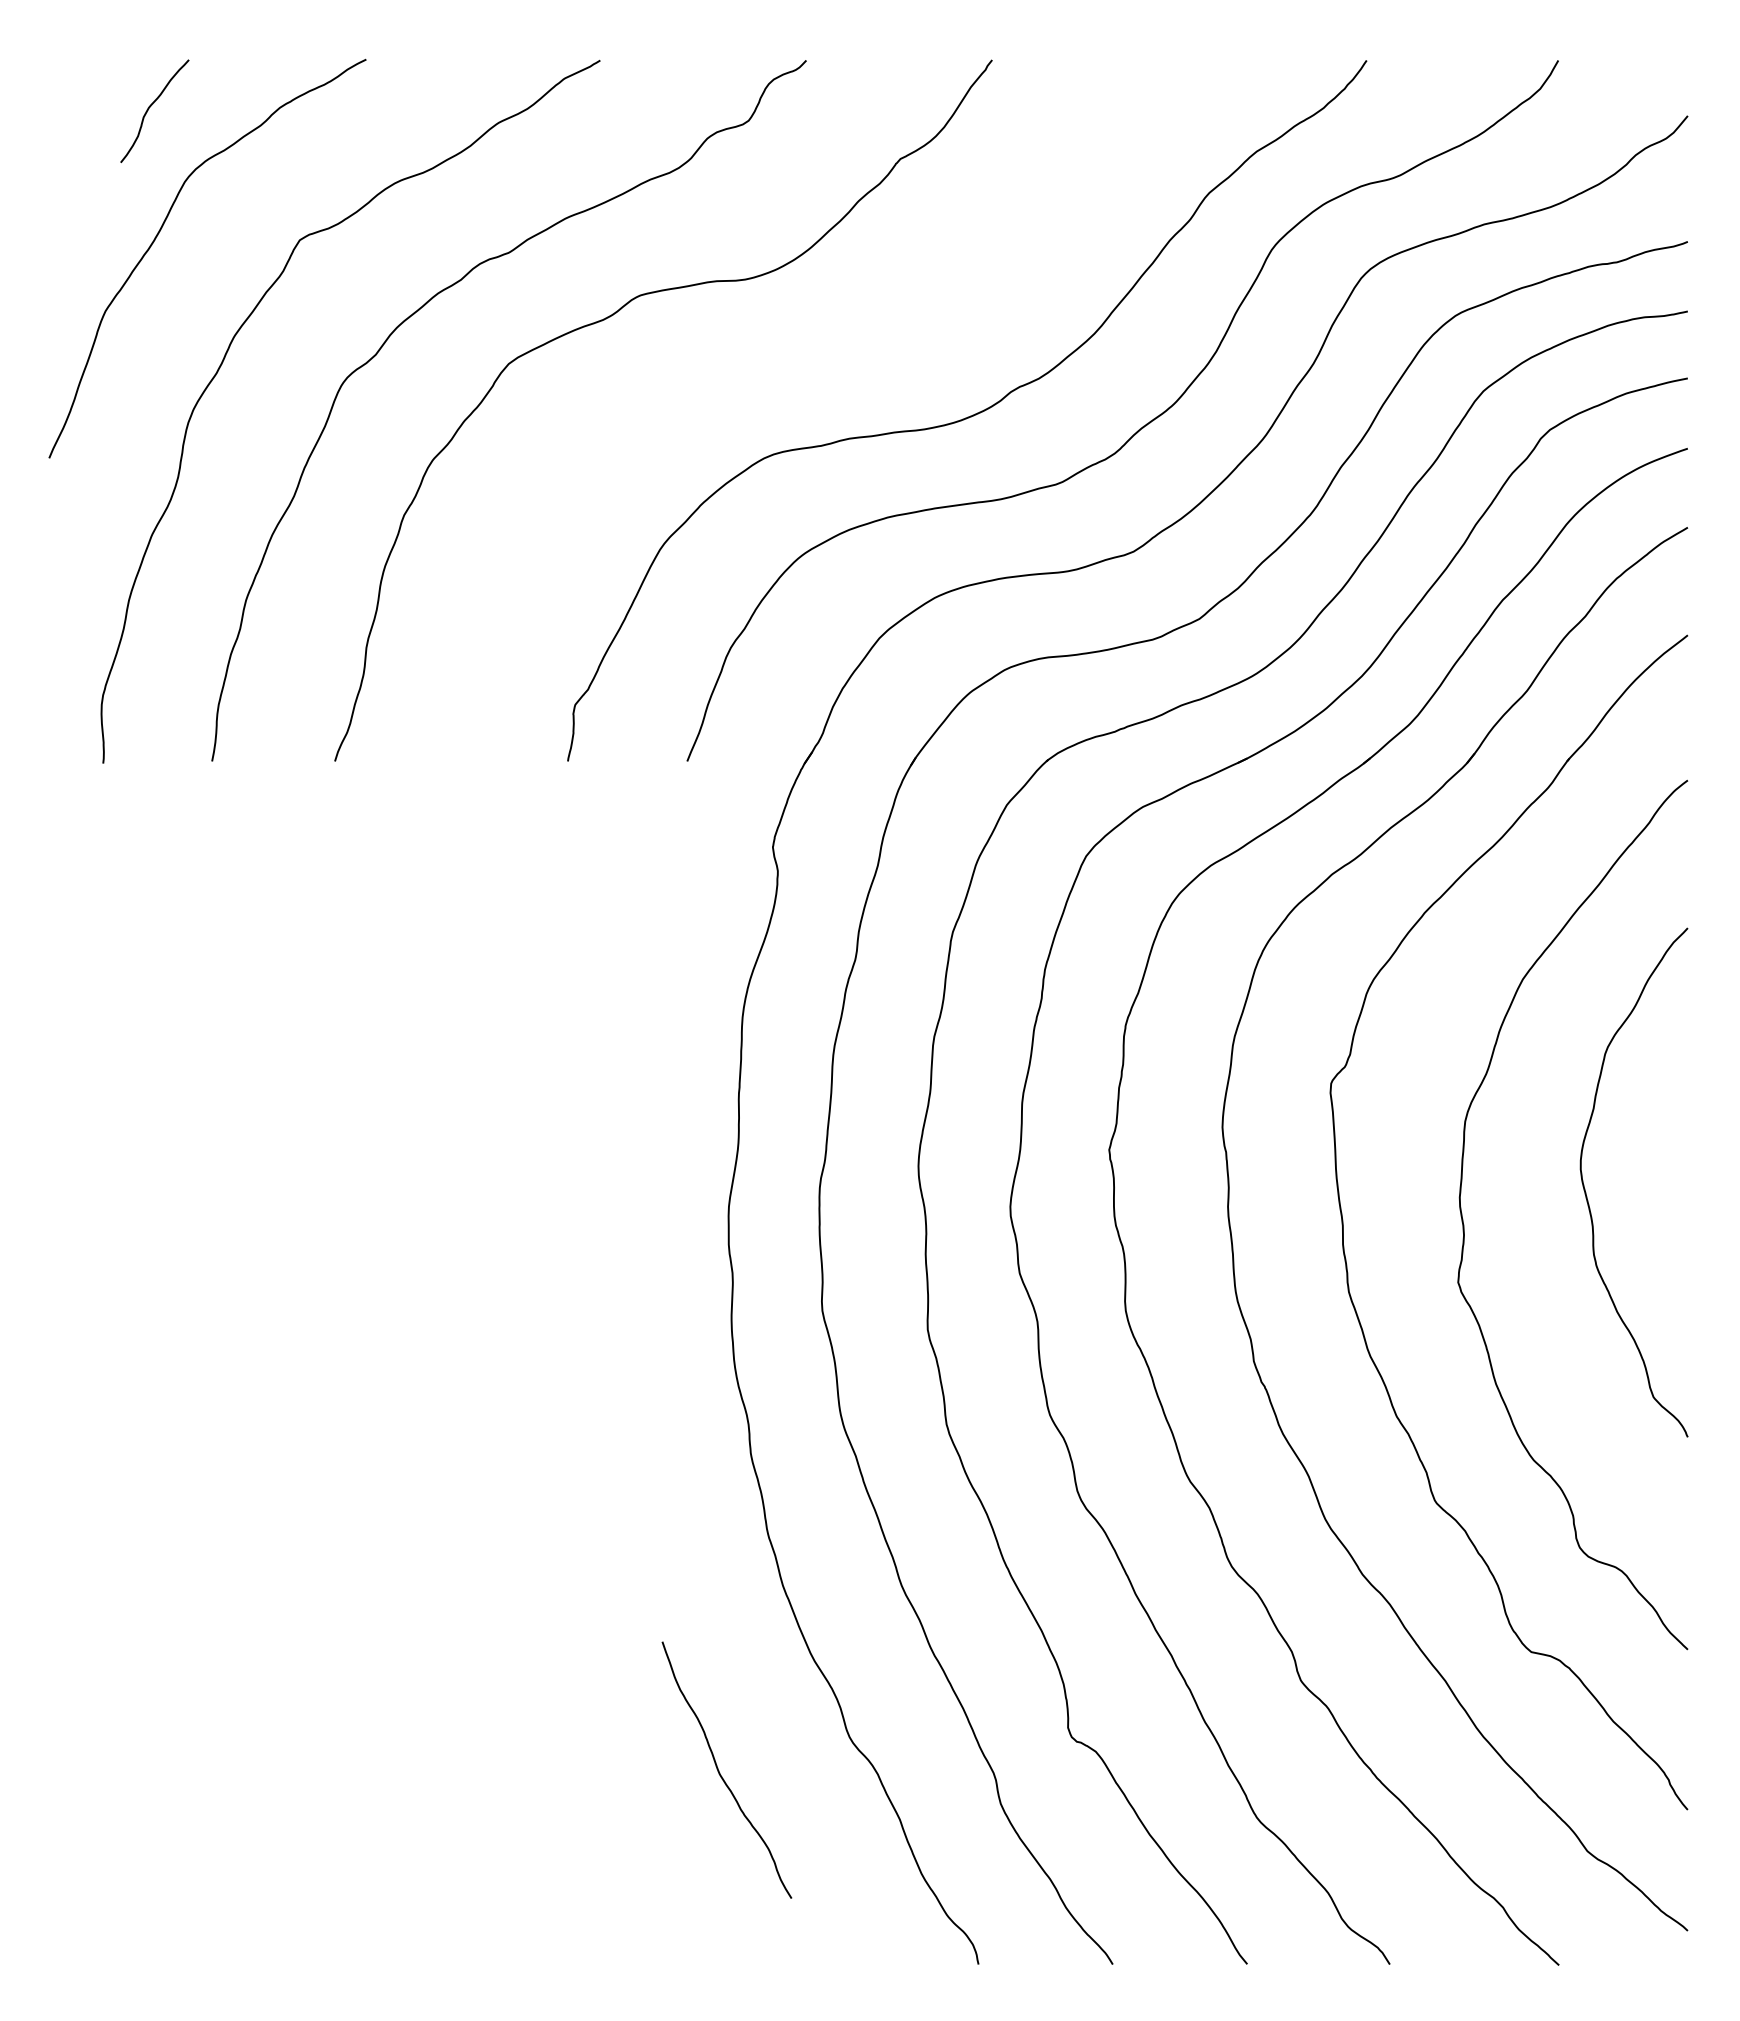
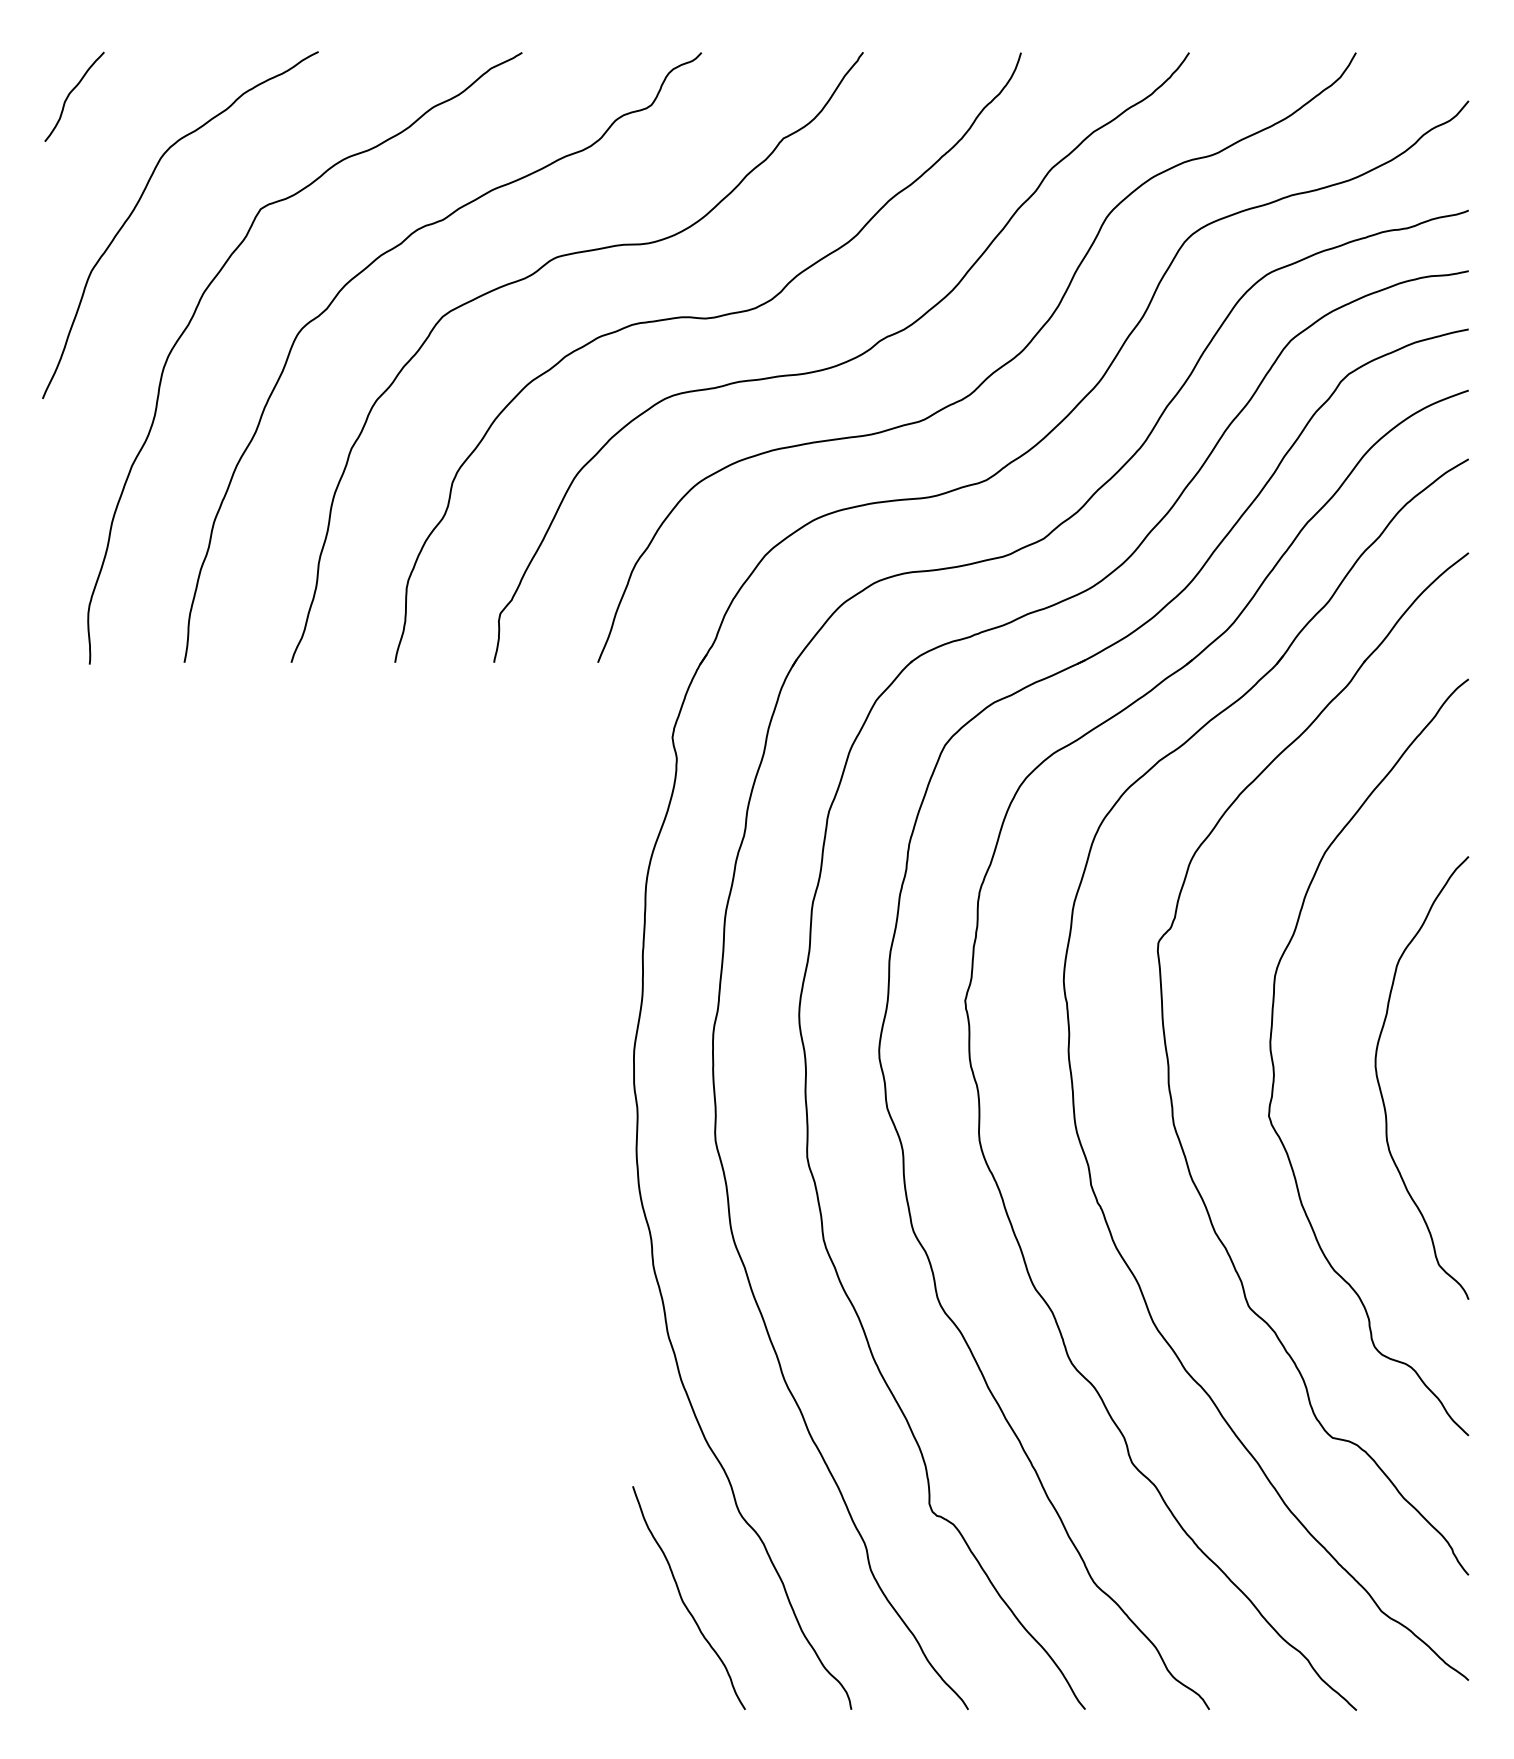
curve: (151, 106) -> (71, 92), moved
curve: (813, 366) -> (707, 319), added
curve: (1586, 1192) -> (1380, 1086), moved
curve: (719, 1770) -> (682, 1598), moved

